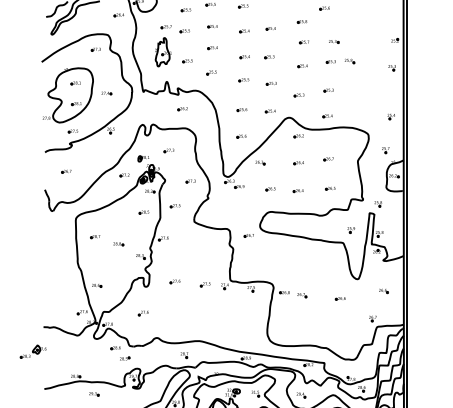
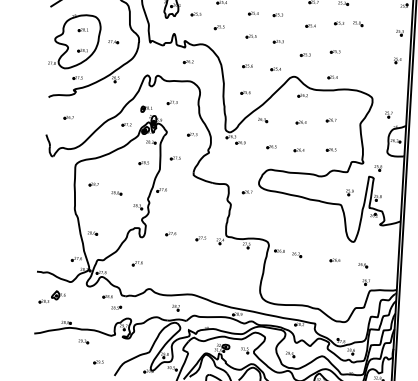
part: (390, 117) -> (396, 61), moved
part: (383, 291) -> (362, 265), moved
part: (32, 351) -> (51, 296), moved

